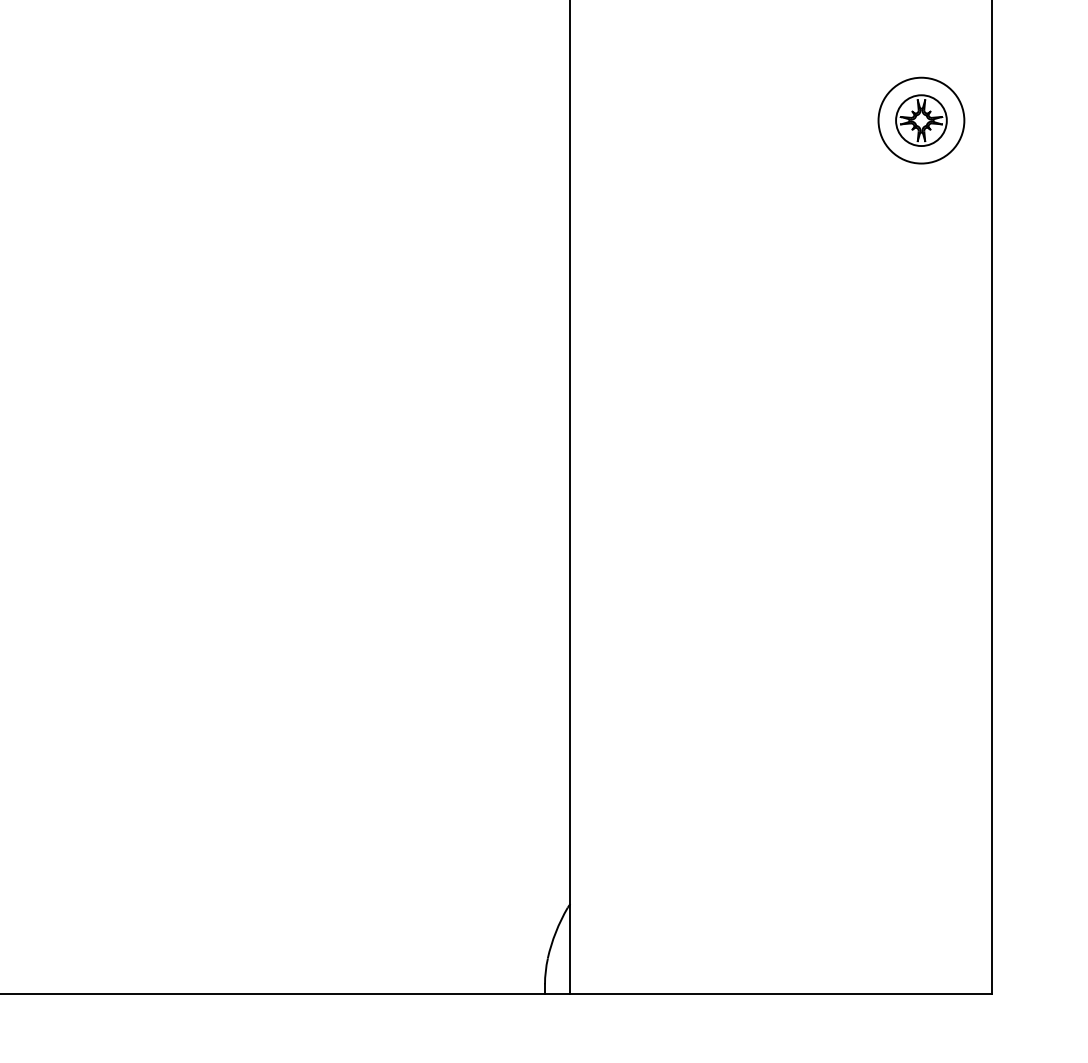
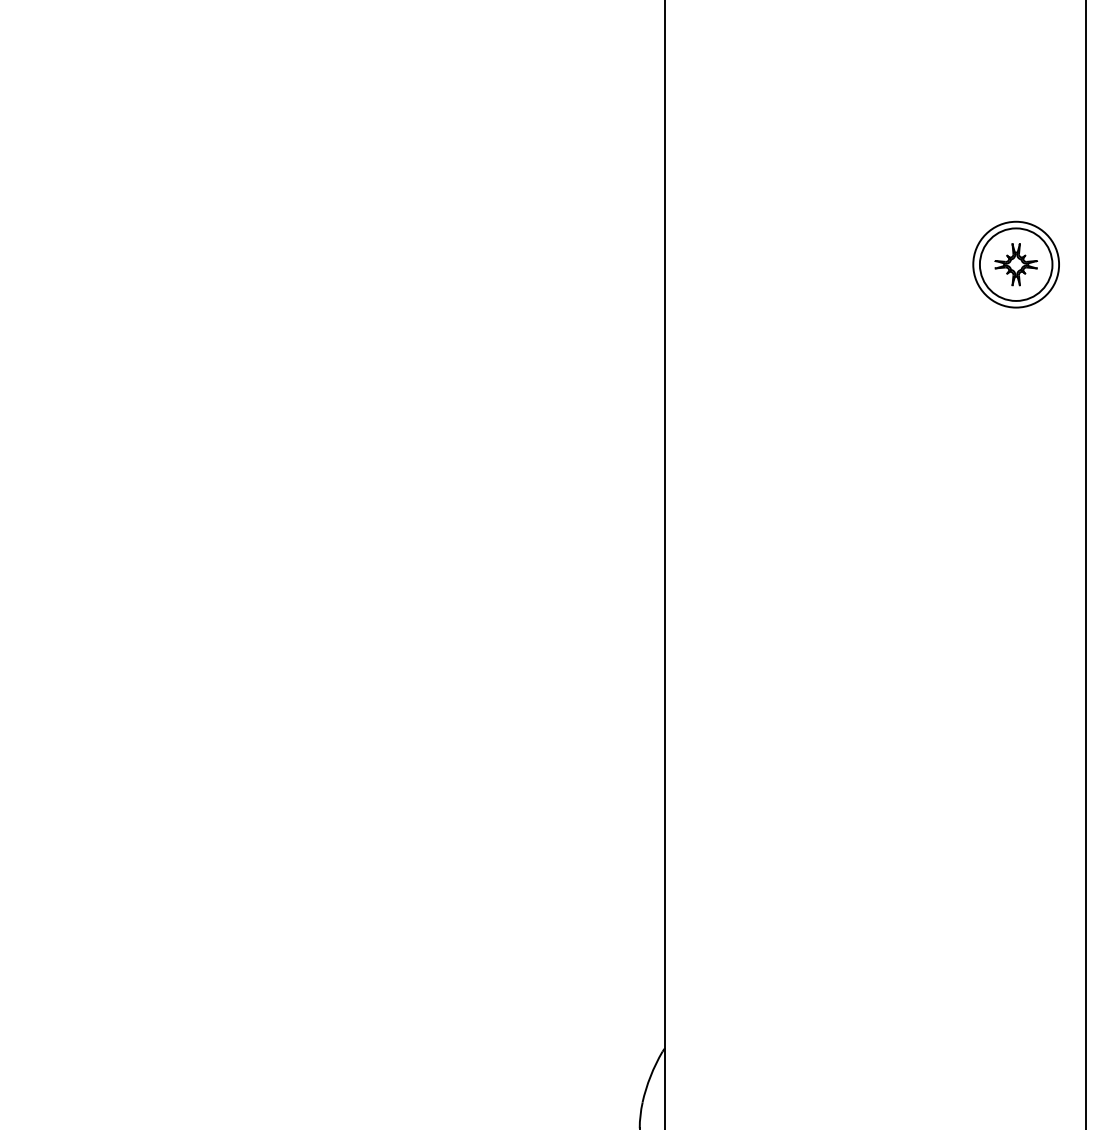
circle: (920, 120) -> (1015, 264), size x1.43

